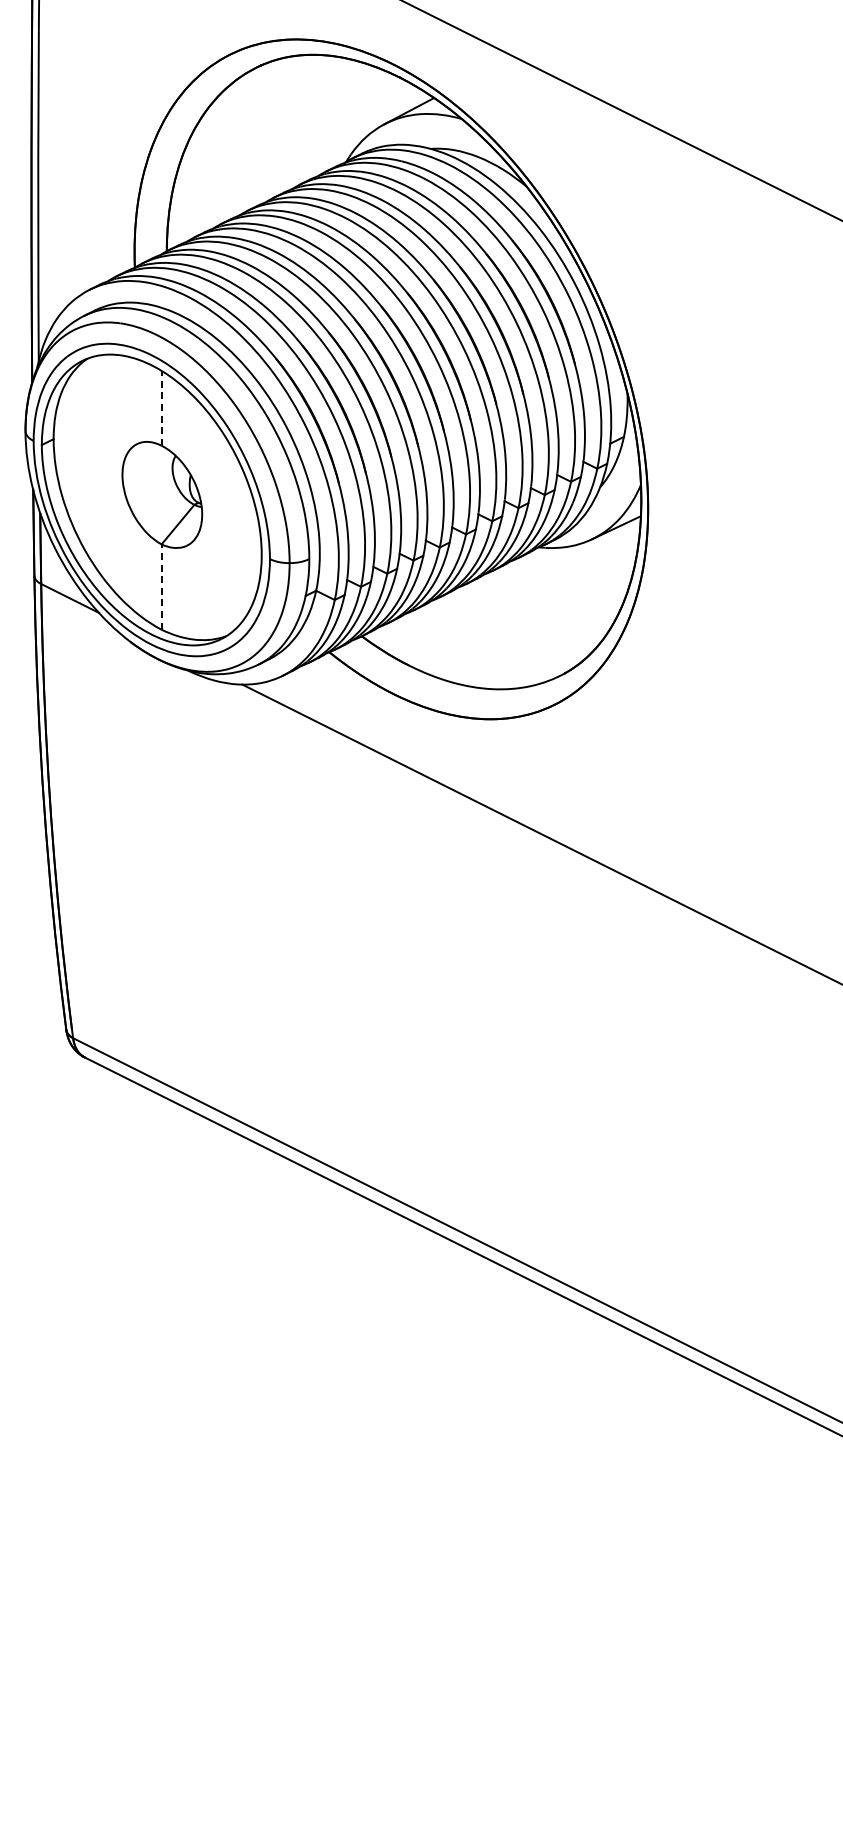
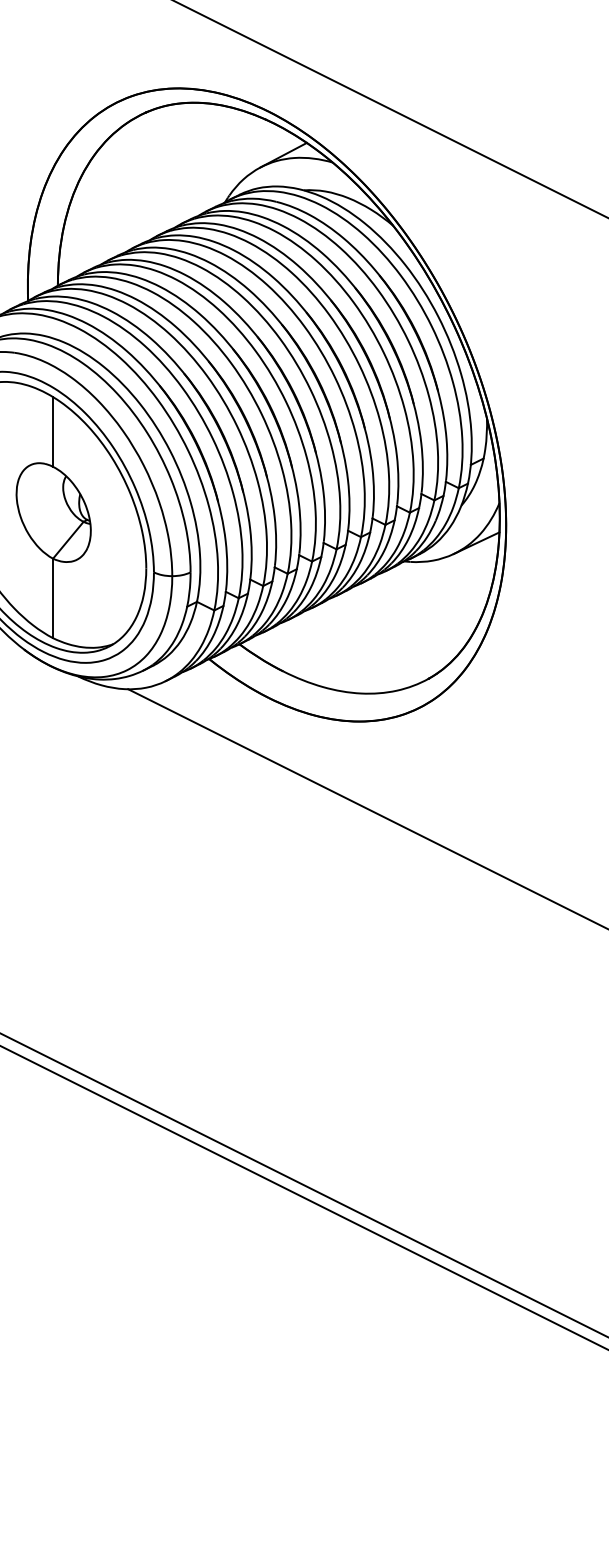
line: (161, 407) -> (52, 431), dashed -> solid
line: (161, 587) -> (52, 598), dashed -> solid

